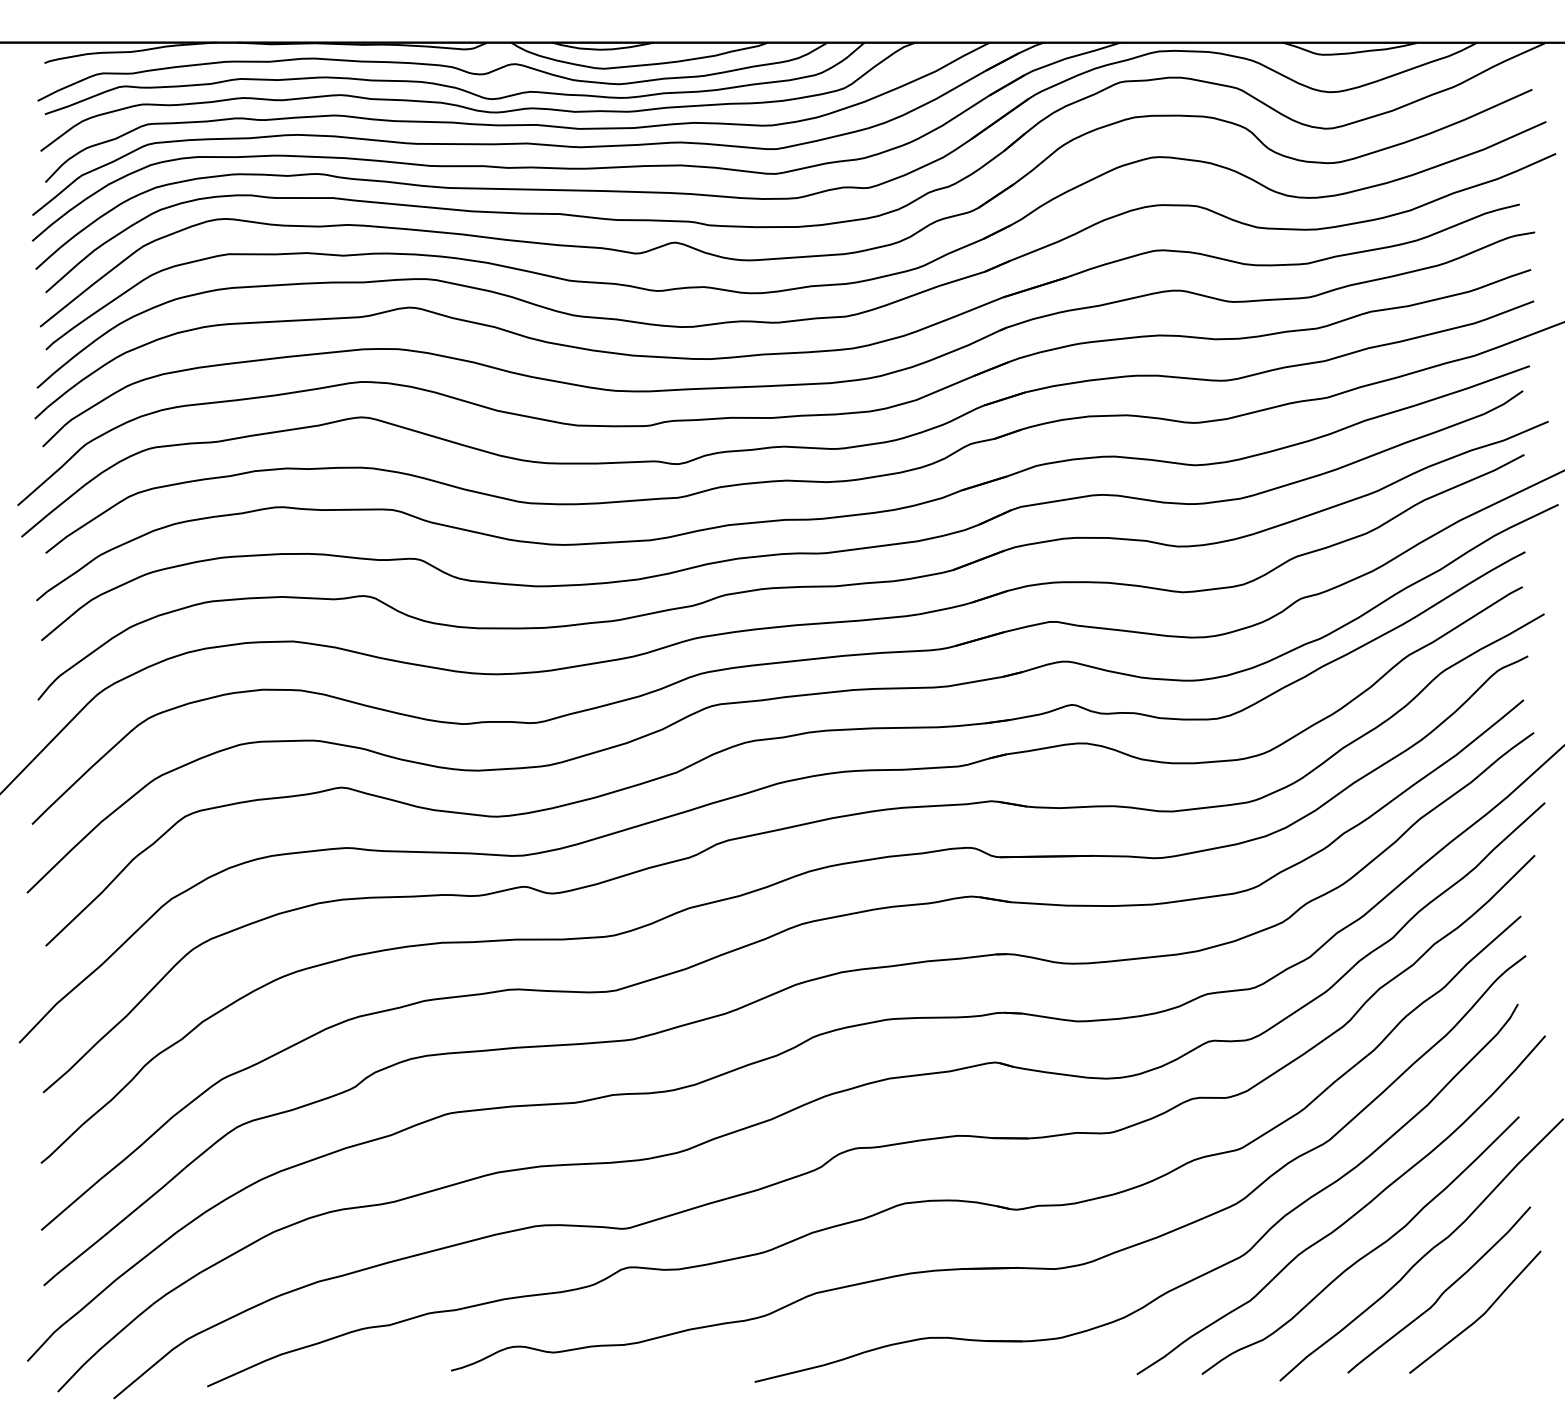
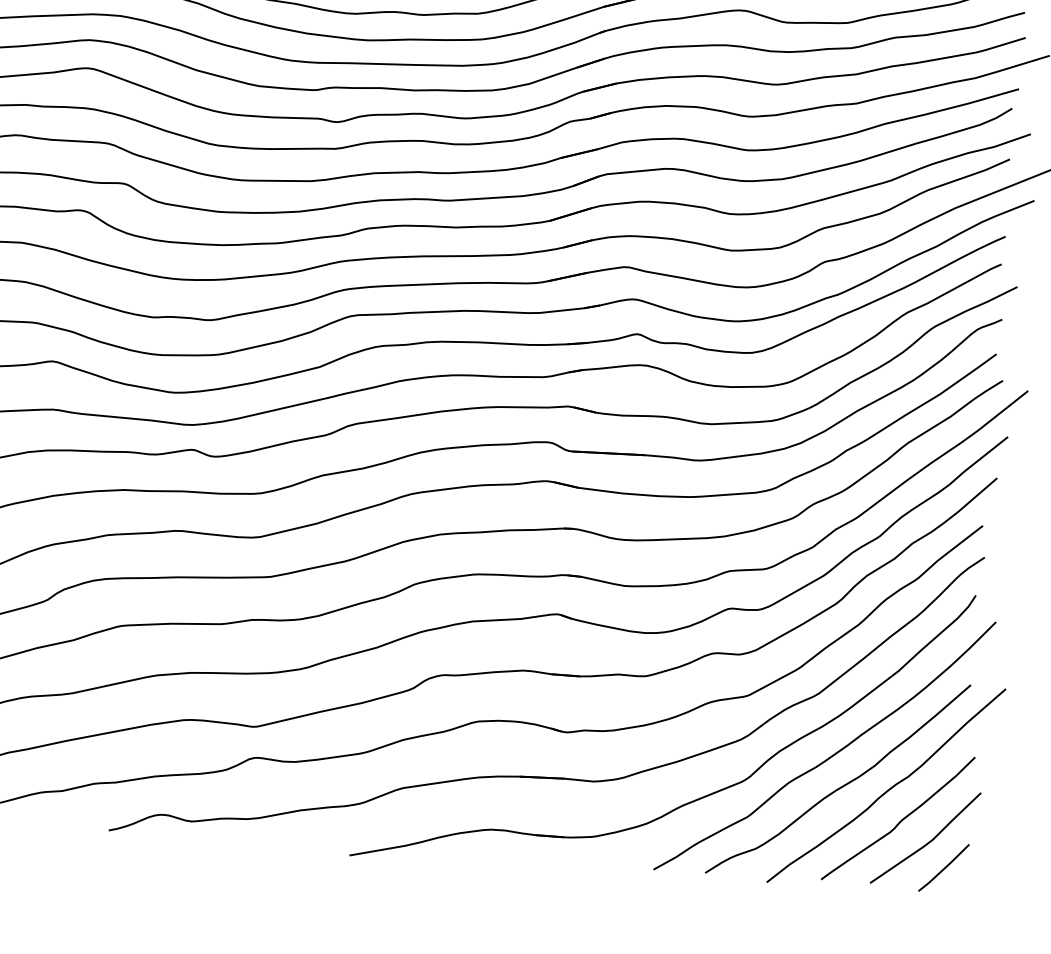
line: (1501, 1347) -> (944, 867), added

